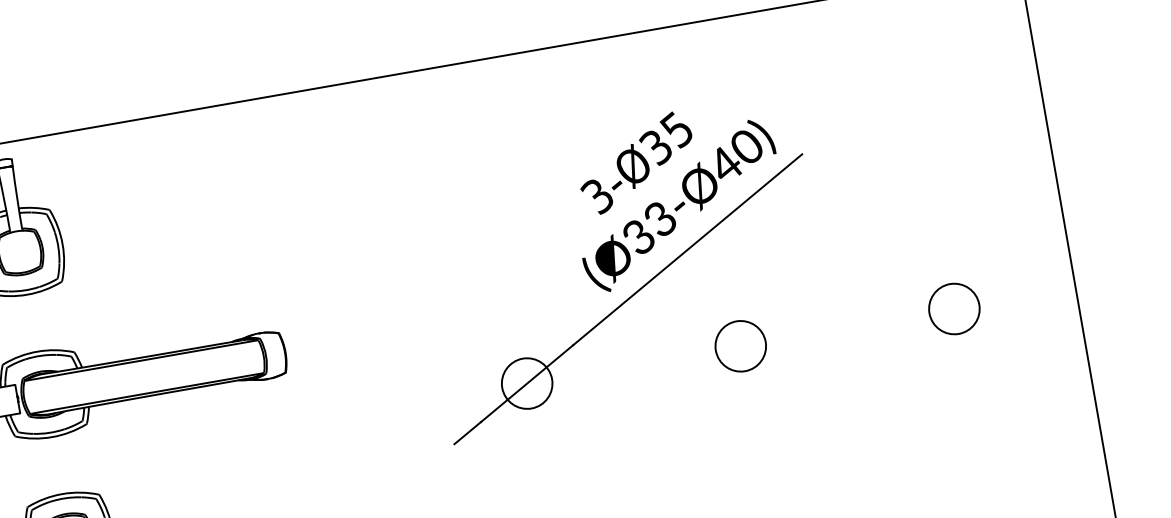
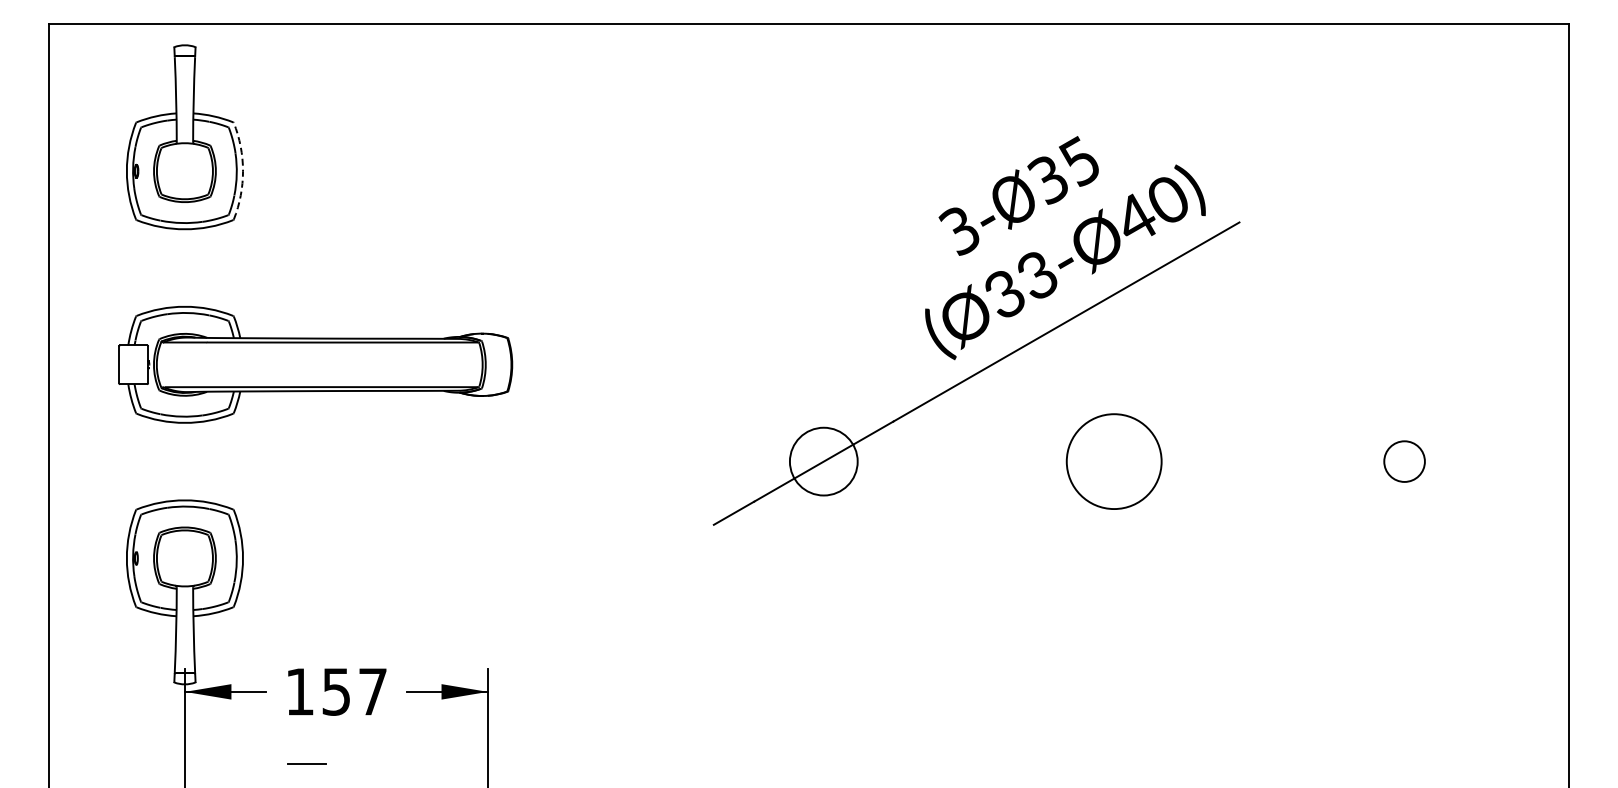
arc: (63, 244) -> (243, 171), solid -> dashed
circle: (954, 308) -> (1404, 461), size x0.6
circle: (740, 346) -> (1114, 461), size x1.4

